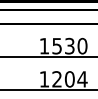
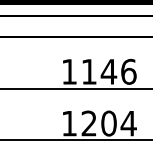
text: (69, 45) -> (108, 70), 1530 -> 1146

